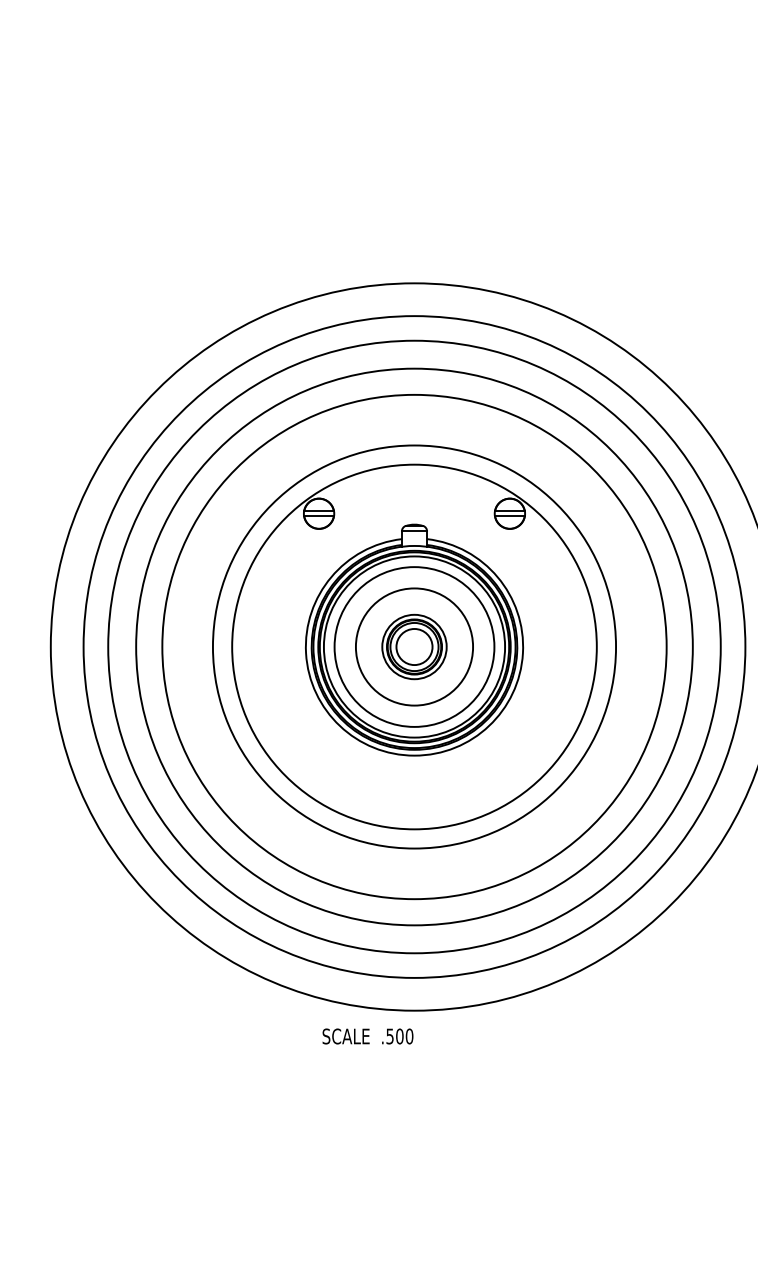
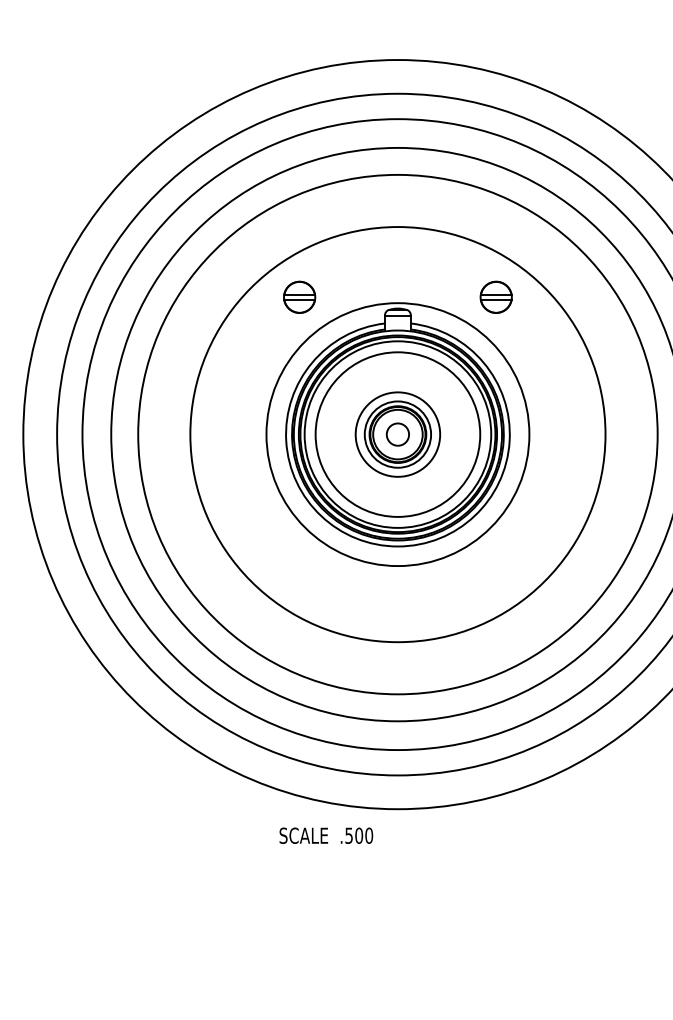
circle: (414, 646) -> (397, 434), size x0.6
circle: (414, 646) -> (397, 434), size x0.7
circle: (414, 646) -> (397, 434), size x0.7
text: (367, 1036) -> (325, 835), moved

